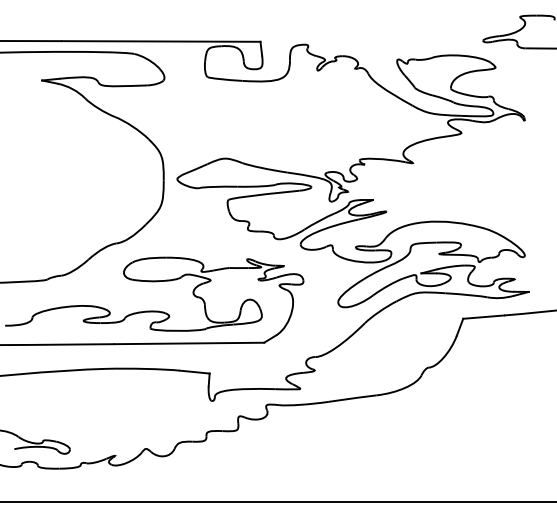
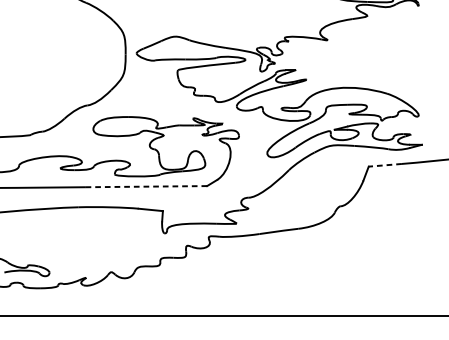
line: (483, 317) -> (385, 165), solid -> dashed
line: (189, 343) -> (146, 186), solid -> dashed

